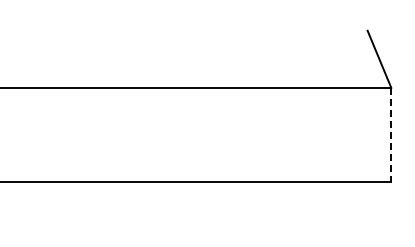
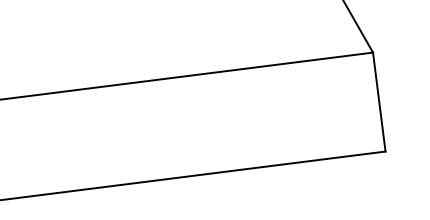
line: (391, 135) -> (379, 102), dashed -> solid

